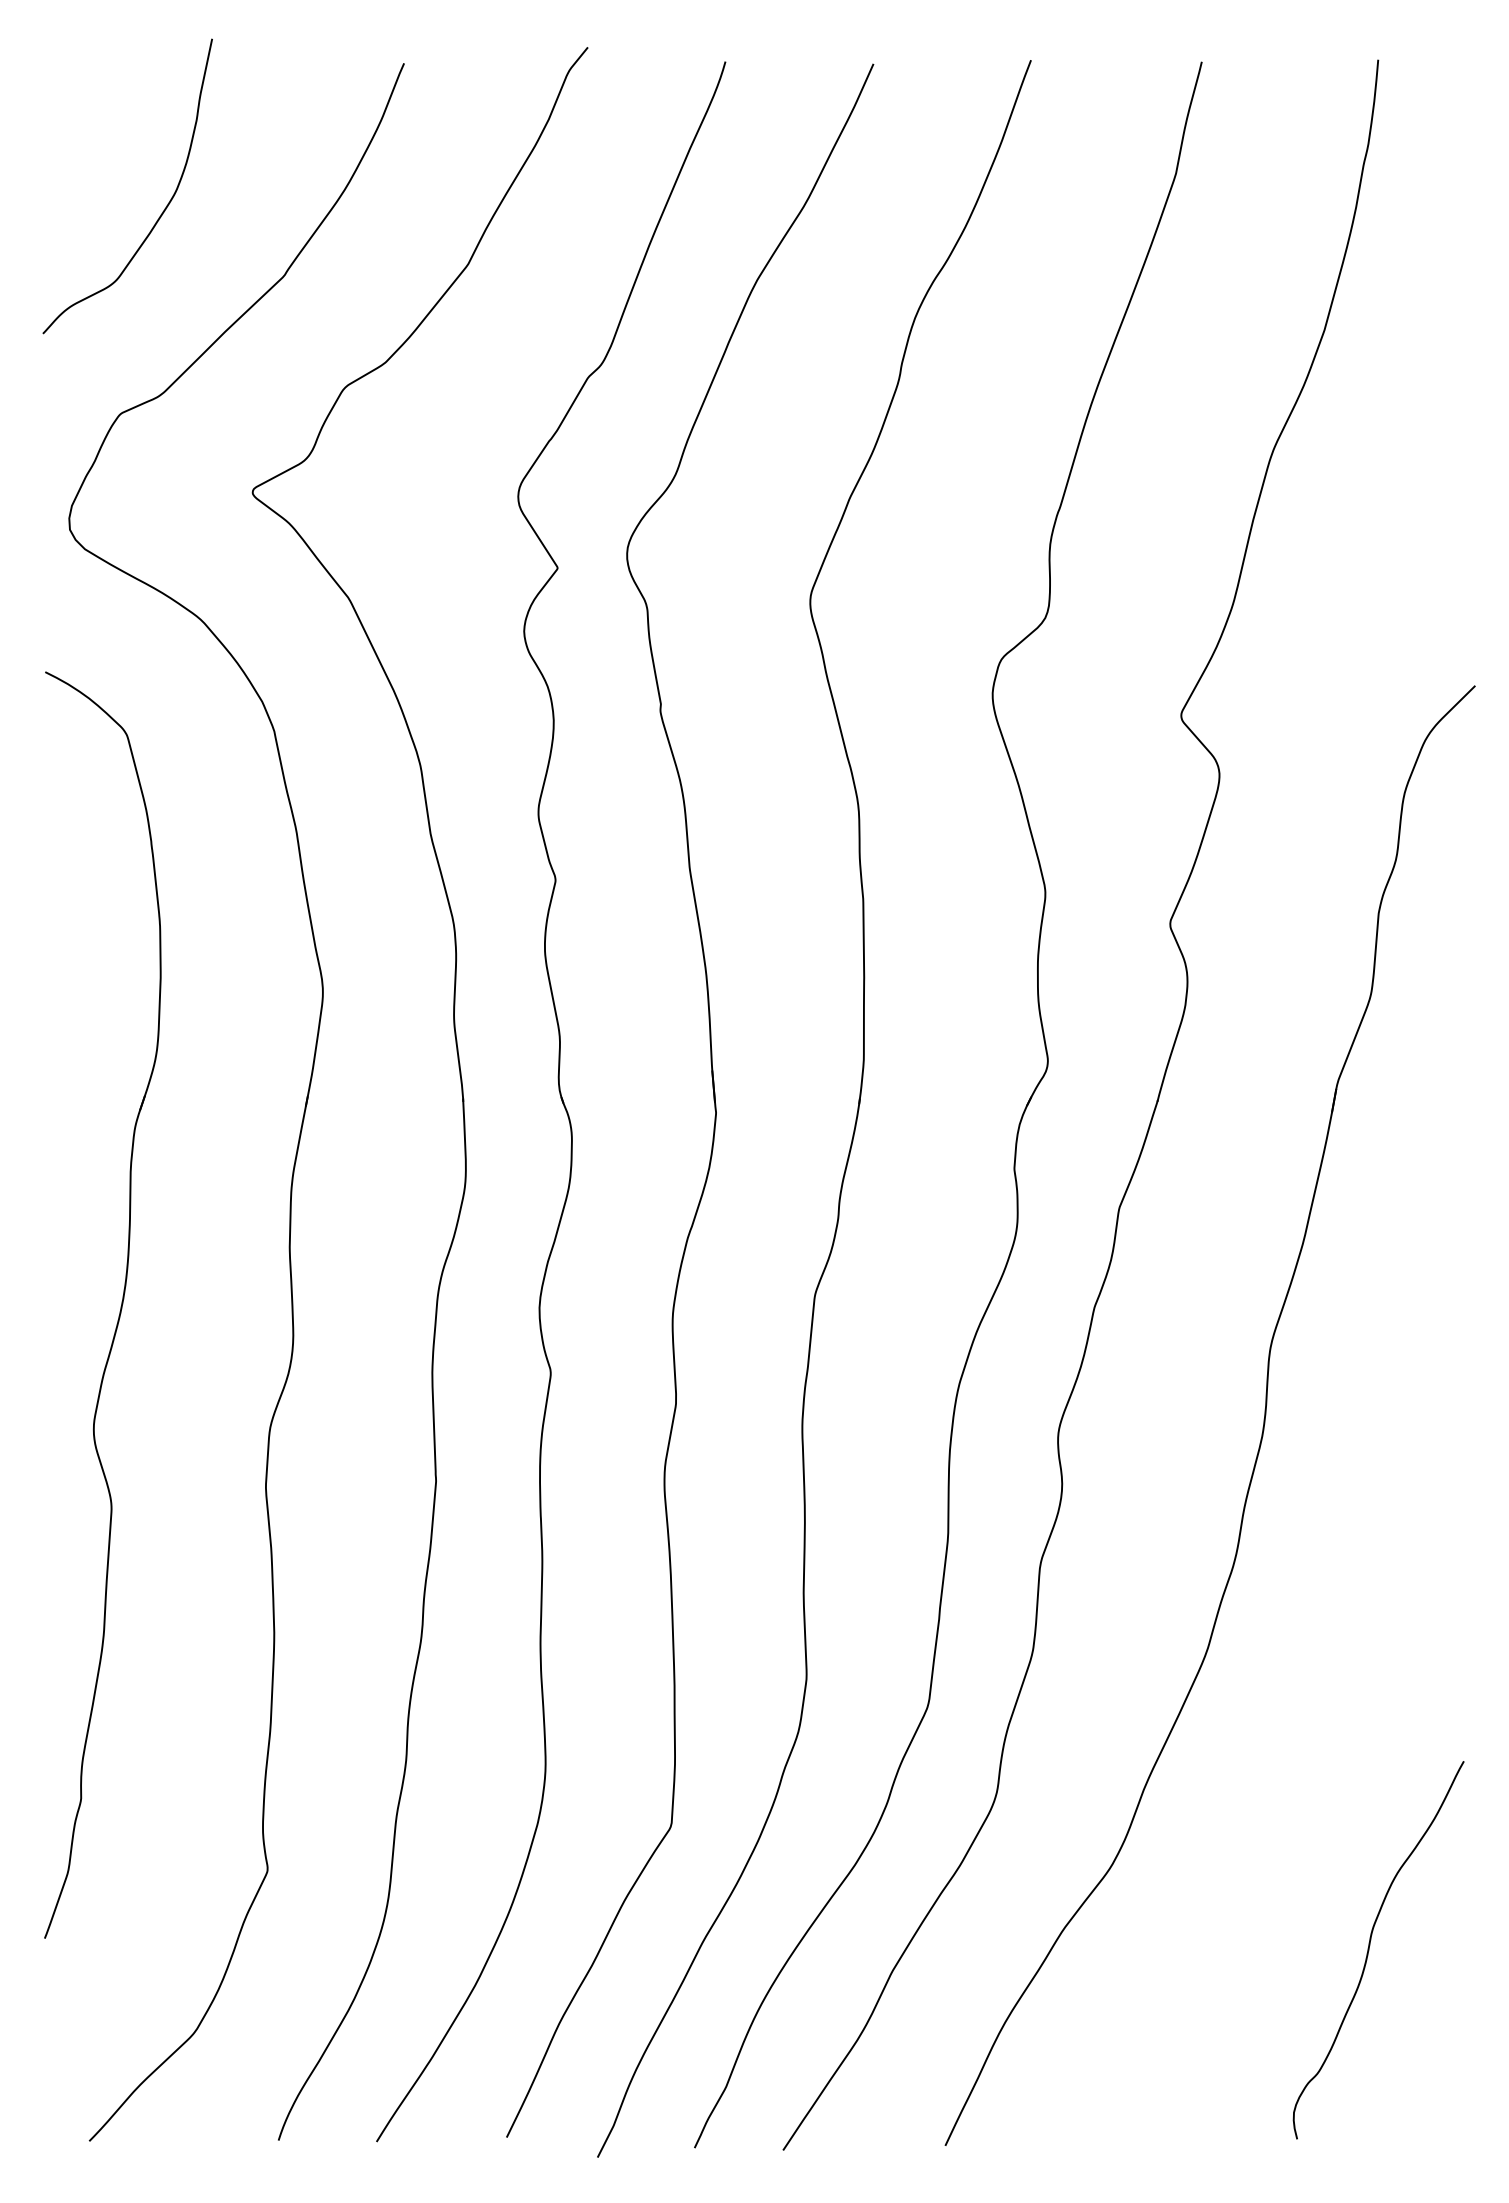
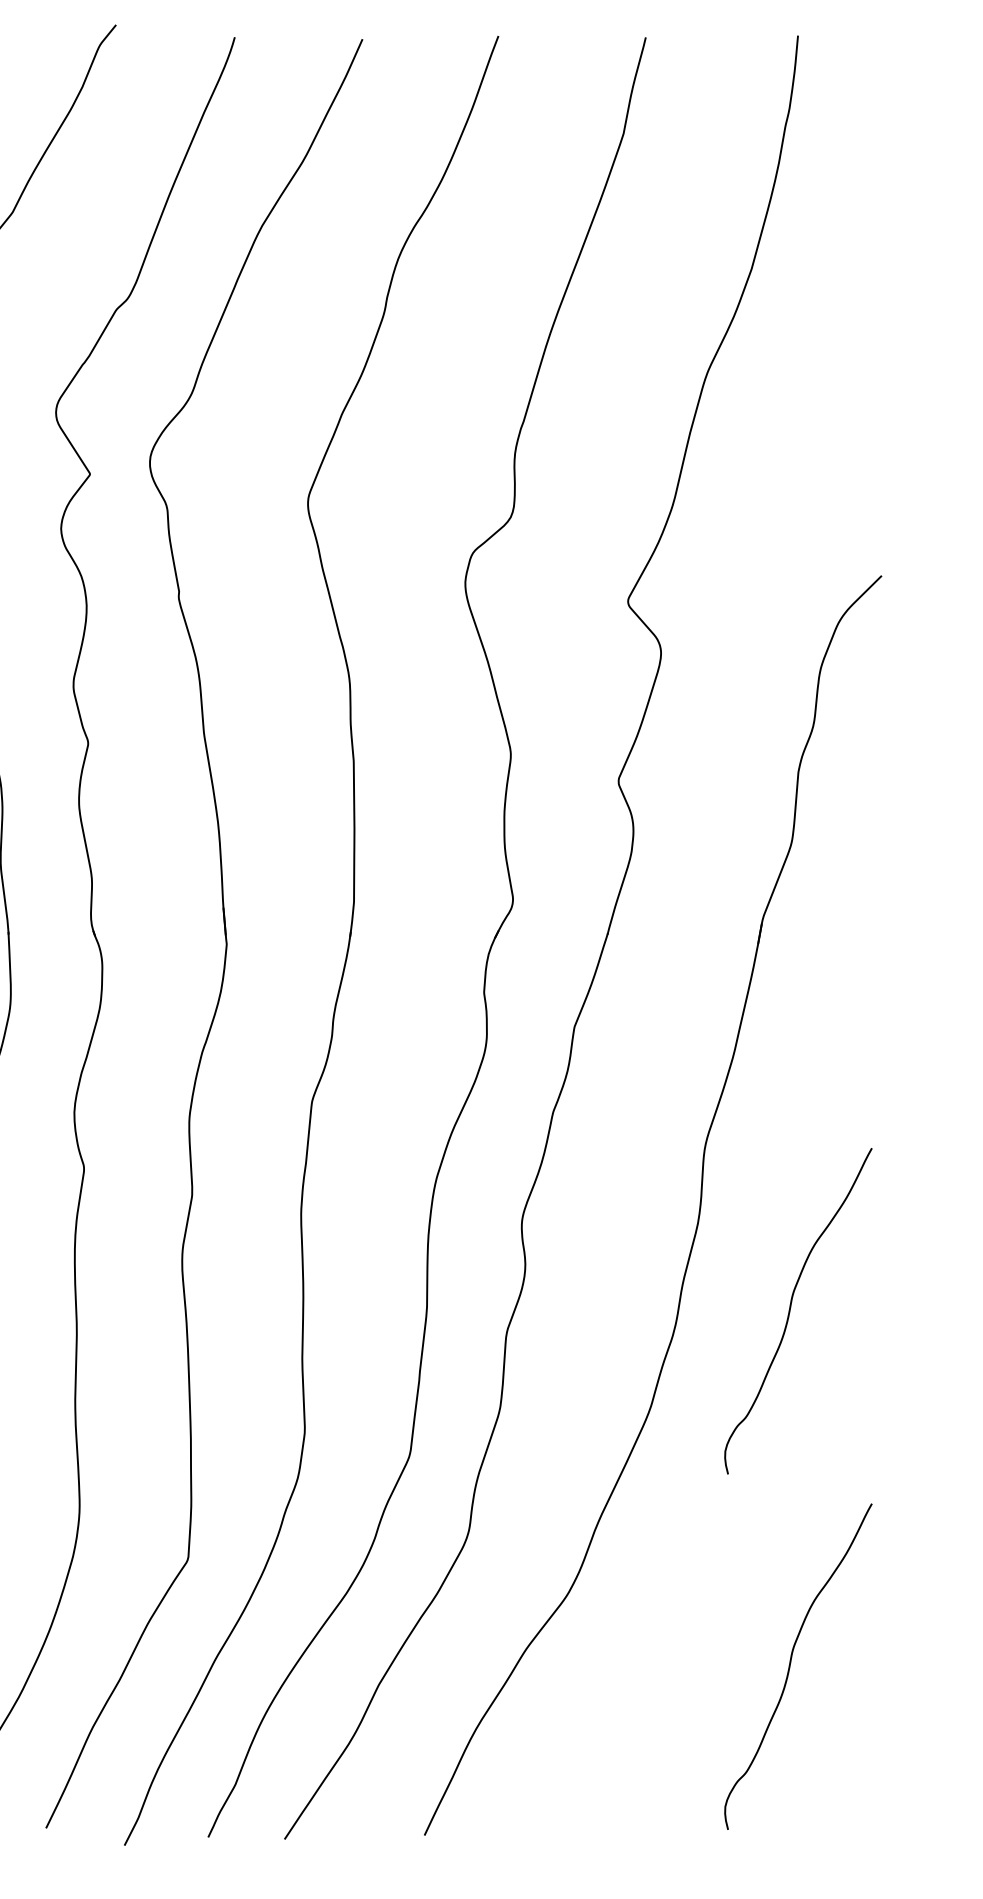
curve: (1369, 1538) -> (790, 1311), added

